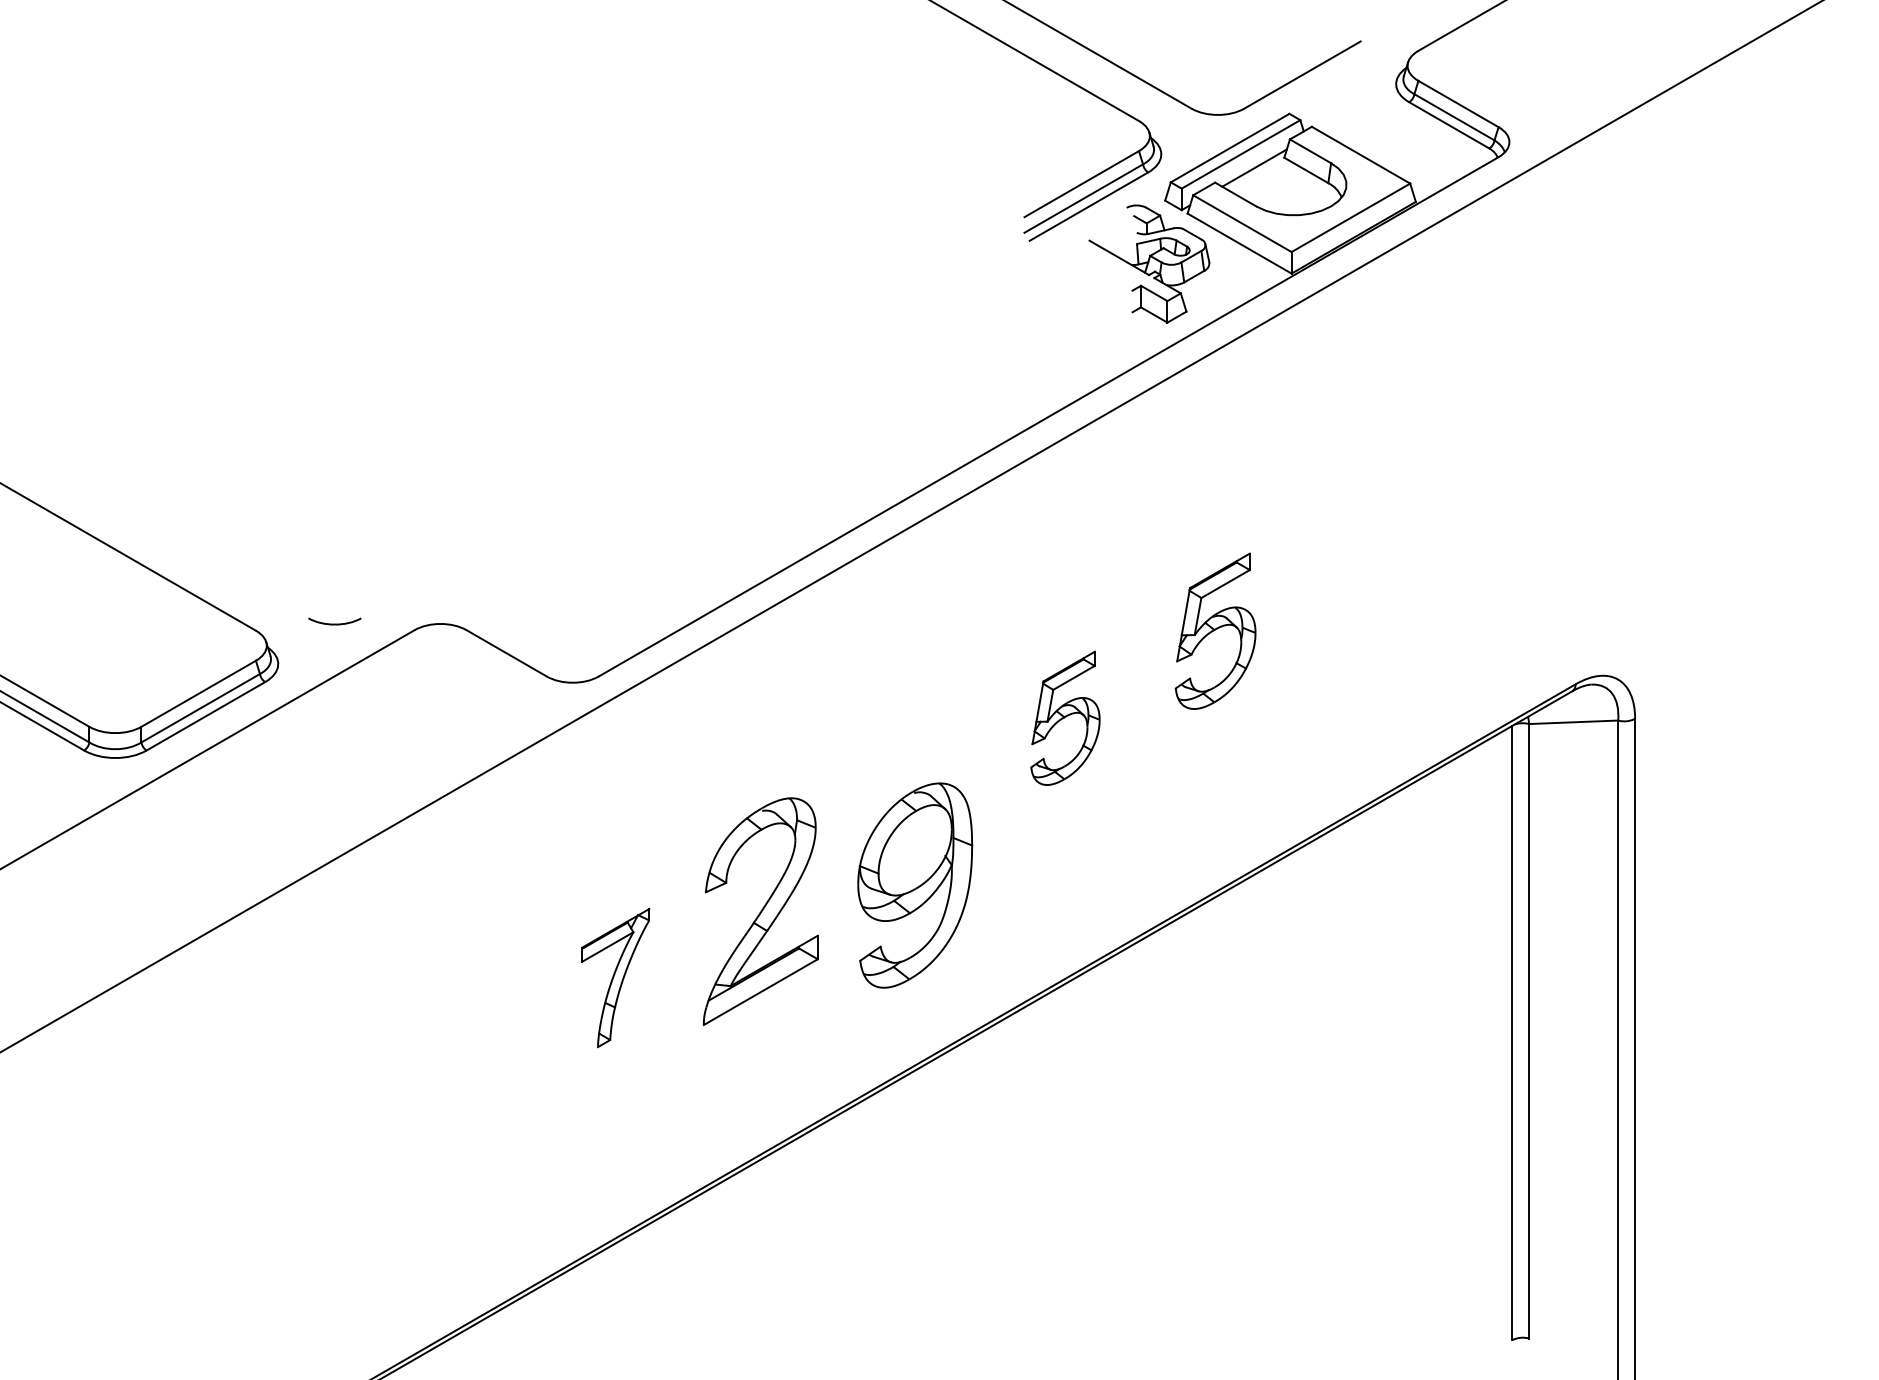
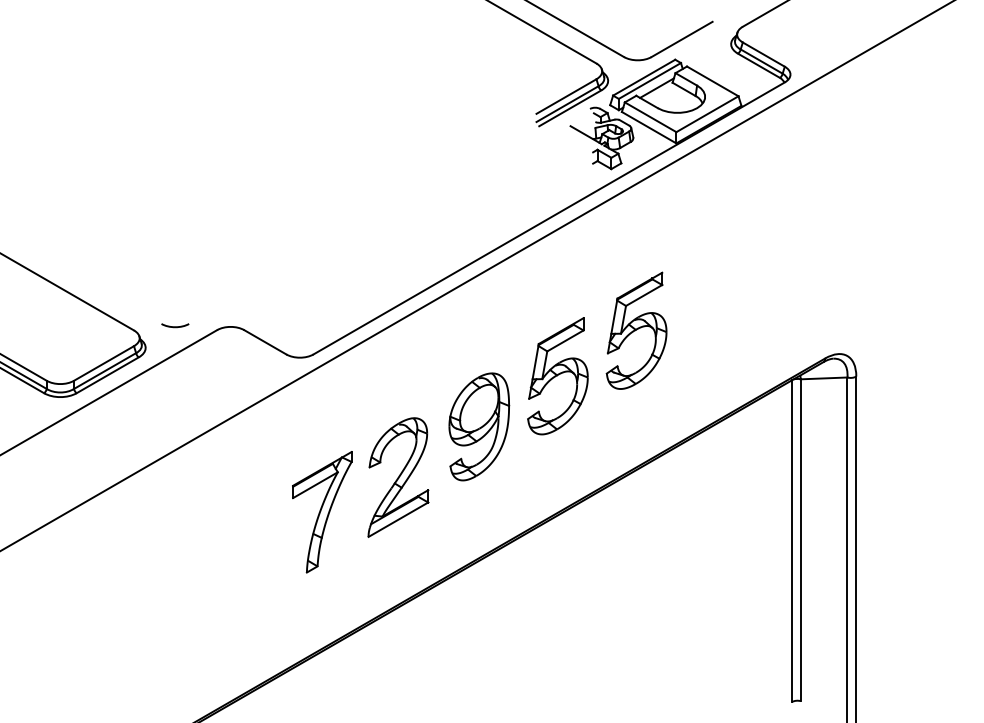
part: (1215, 630) -> (636, 330), size x1.43
part: (1064, 718) -> (557, 376), size x1.67
part: (915, 884) -> (479, 426), moved
part: (615, 978) -> (322, 512), size x1.67

